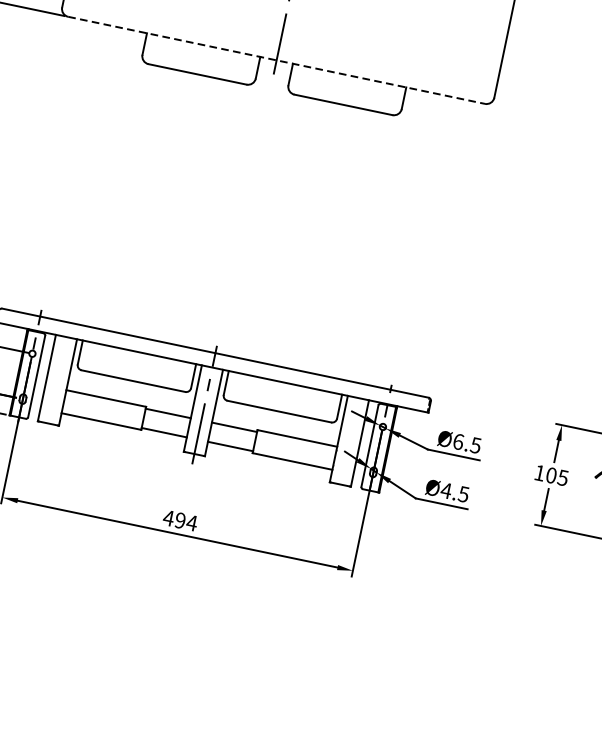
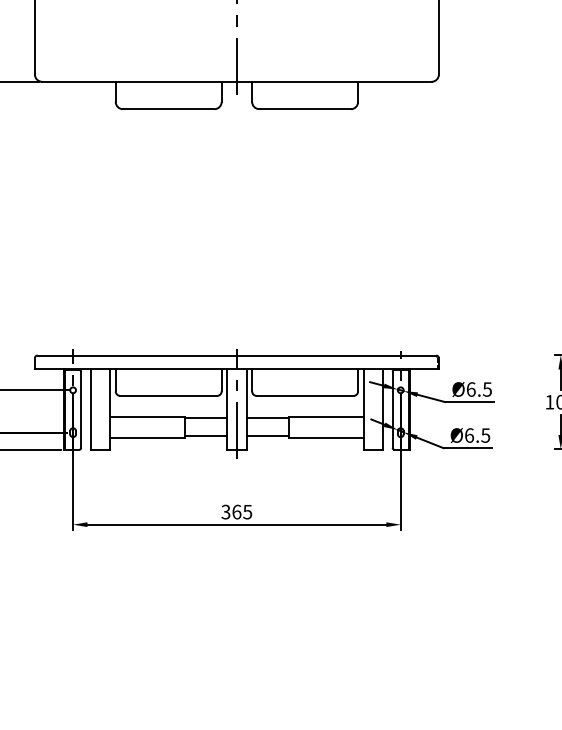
line: (276, 59) -> (236, 81), dashed -> solid
text: (446, 490) -> (469, 435), Ø4.5 -> Ø6.5
text: (180, 519) -> (236, 511), 494 -> 365

